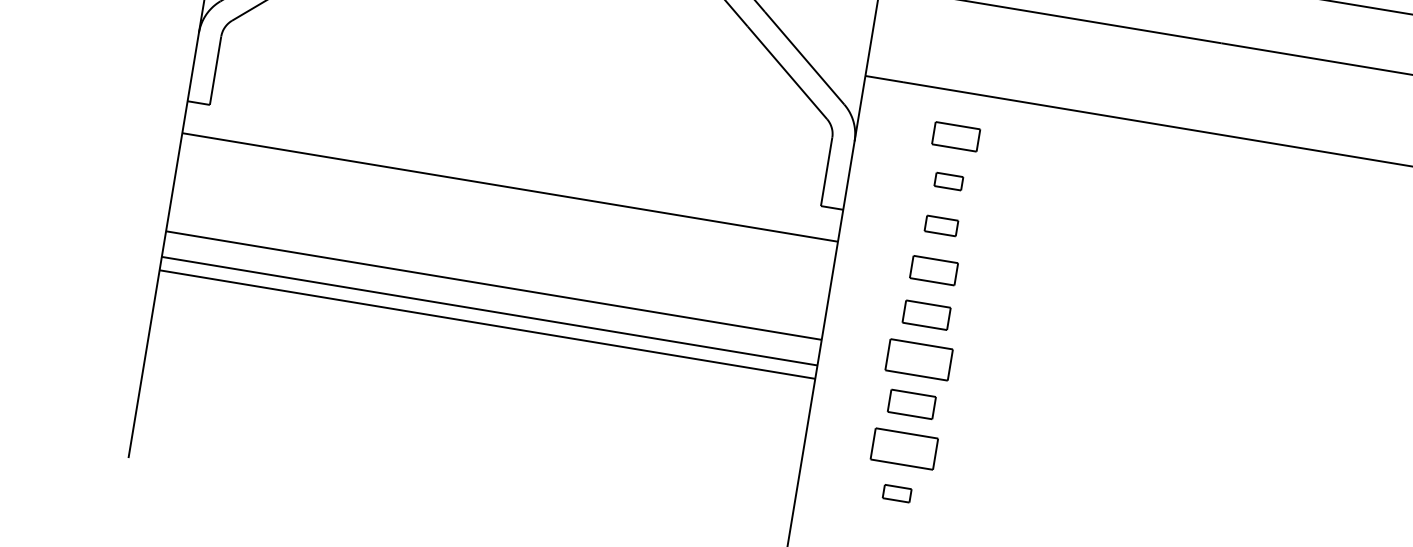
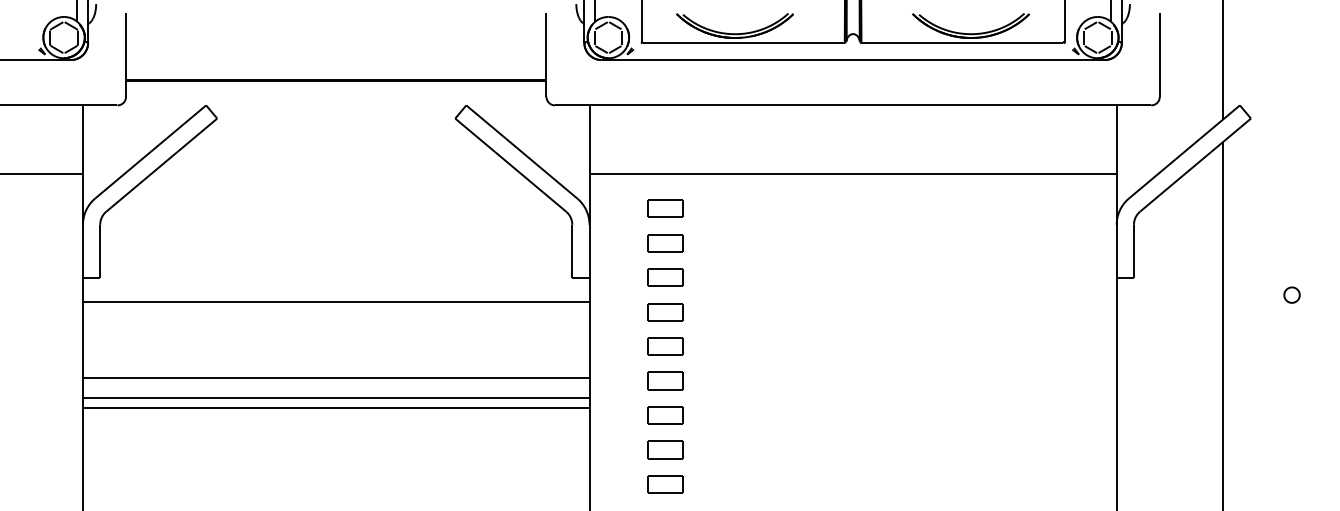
part: (948, 181) -> (665, 243), size x1.67
part: (941, 225) -> (665, 277), size x1.43
part: (919, 359) -> (665, 380), size x0.71
part: (904, 448) -> (665, 449), size x0.71
part: (897, 493) -> (665, 484), size x1.67

